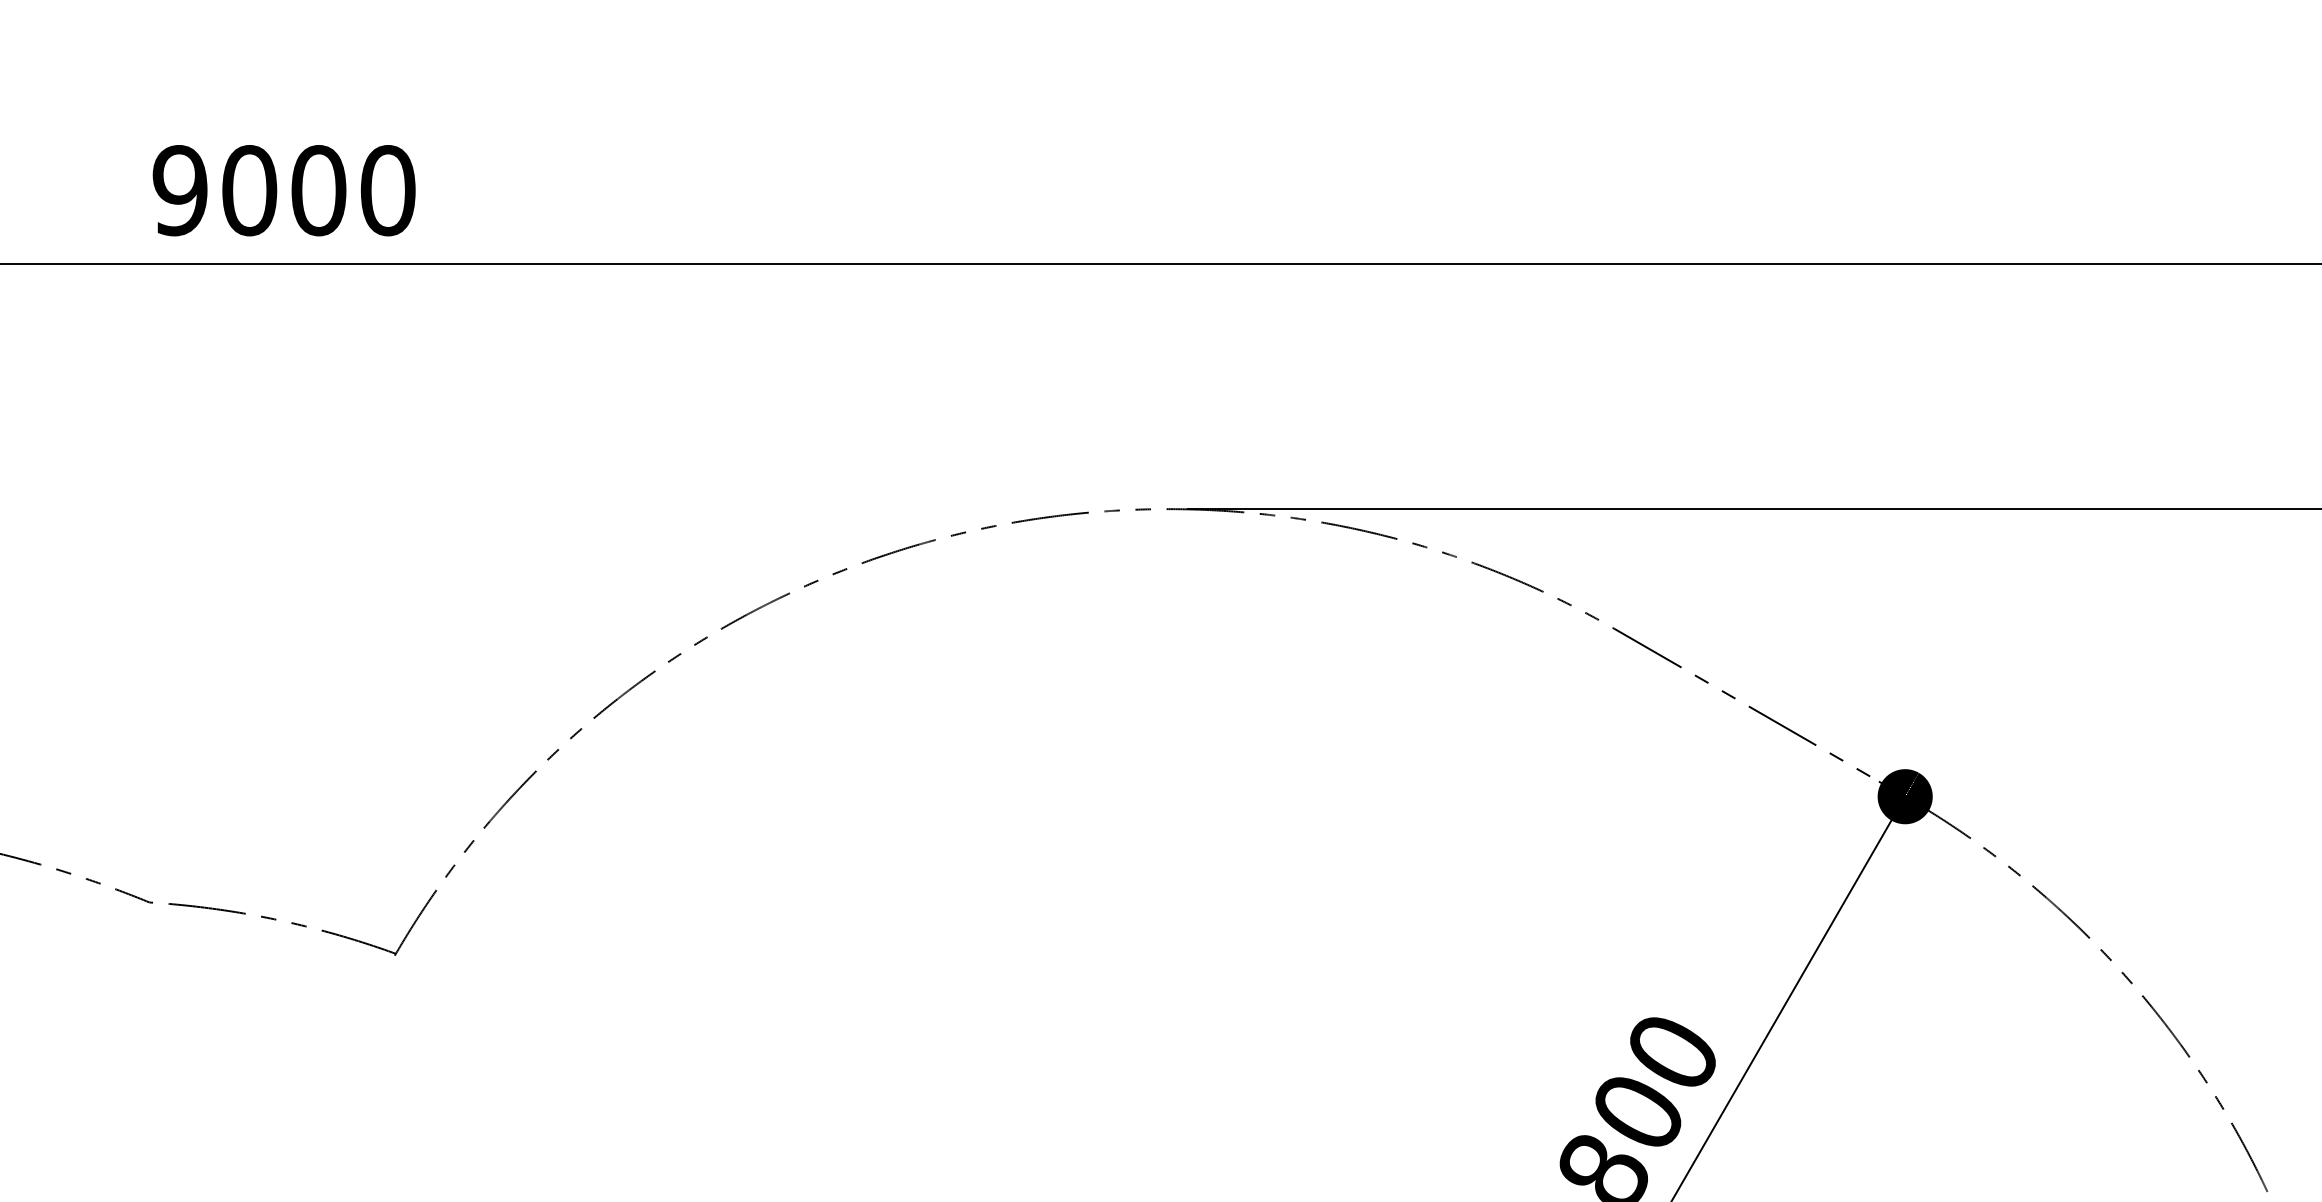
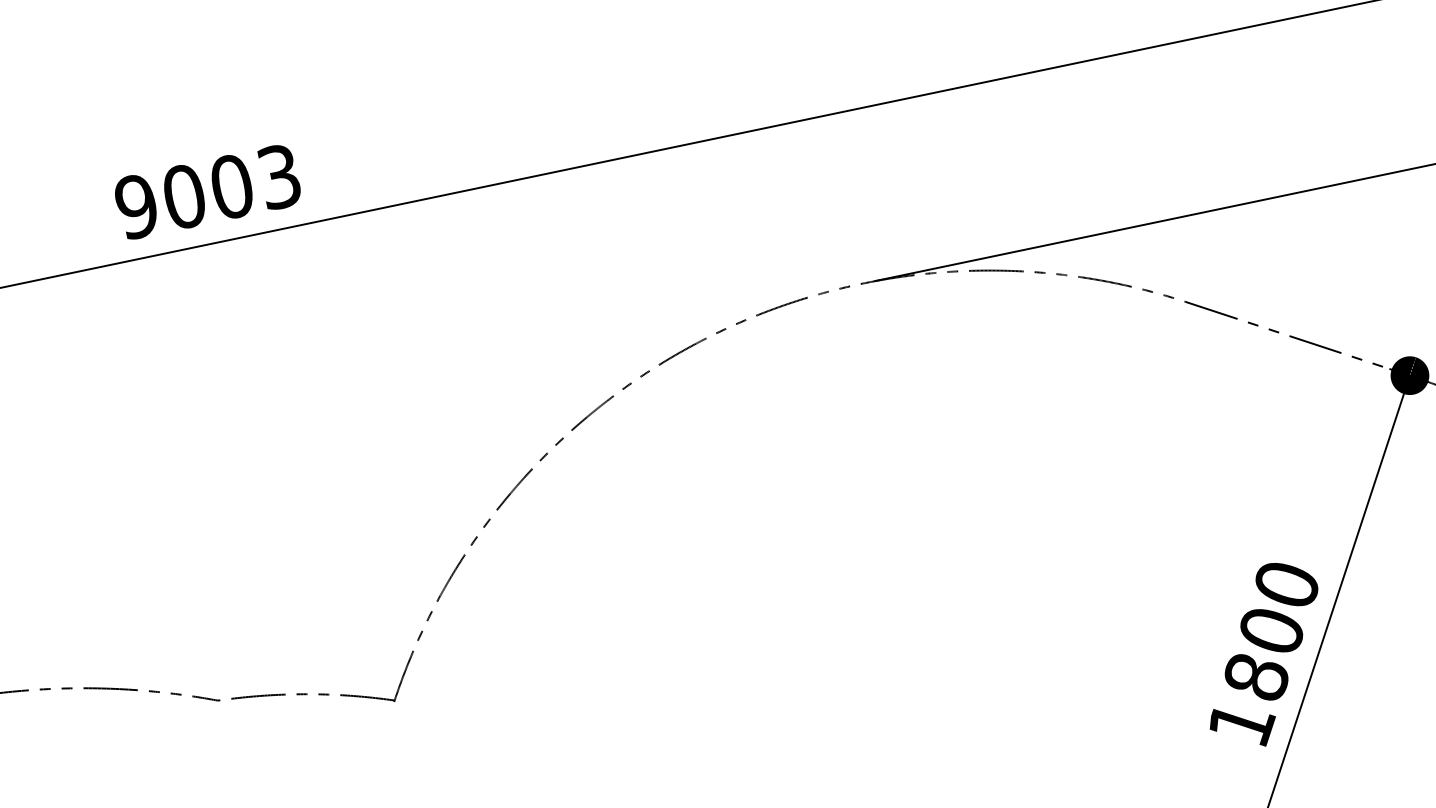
text: (387, 190) -> (279, 176), 9000 -> 9003

